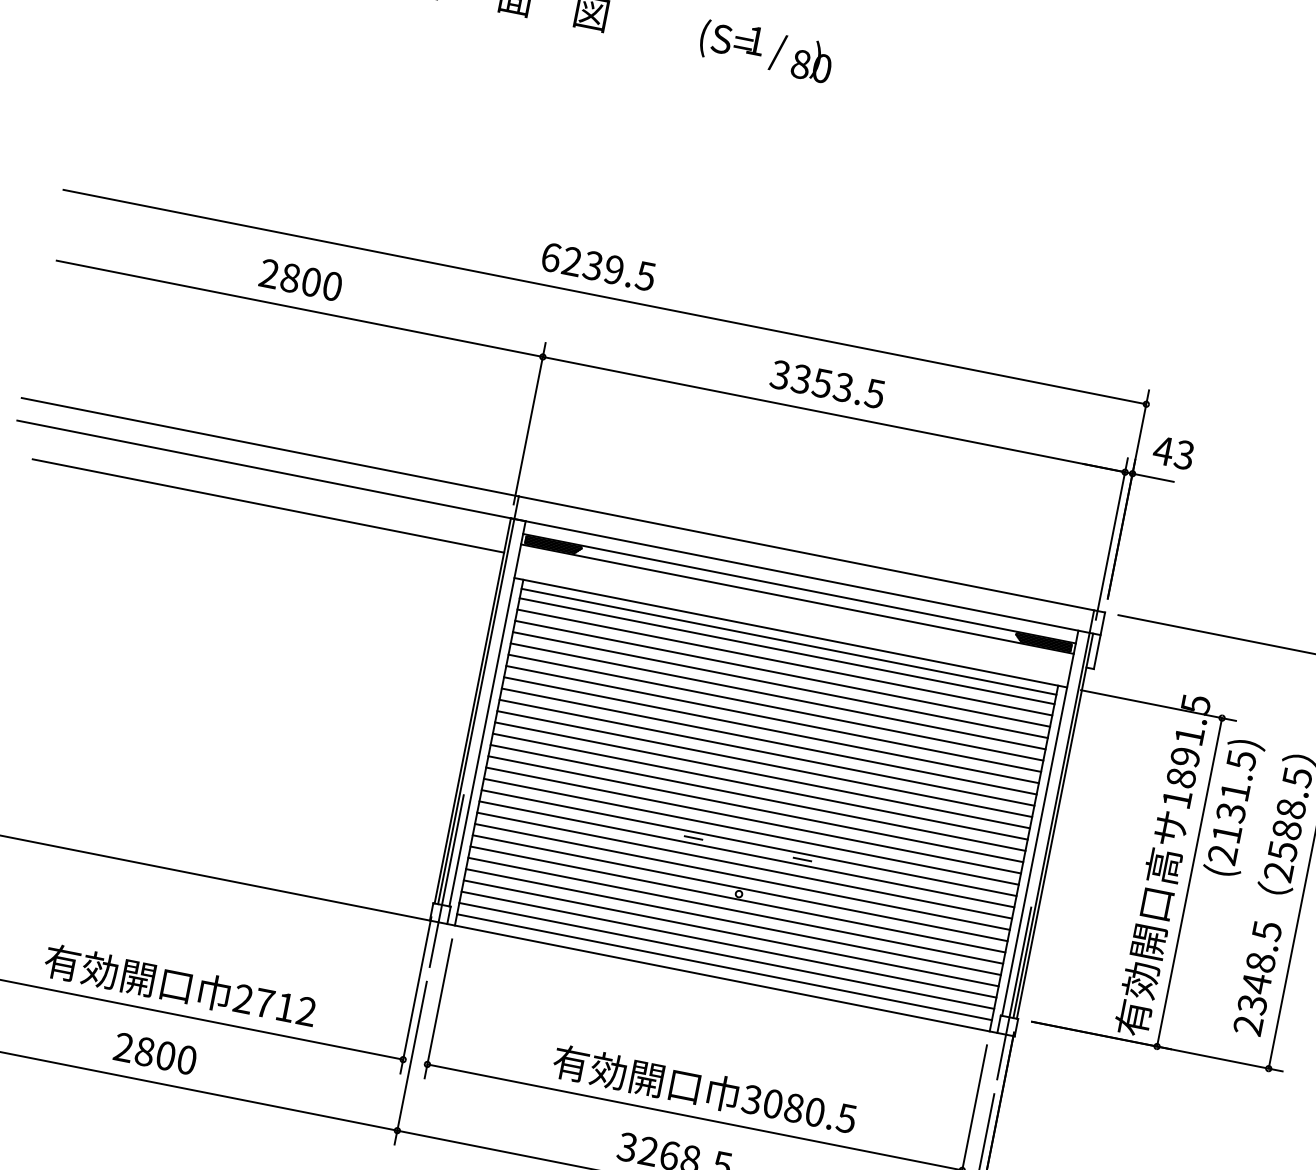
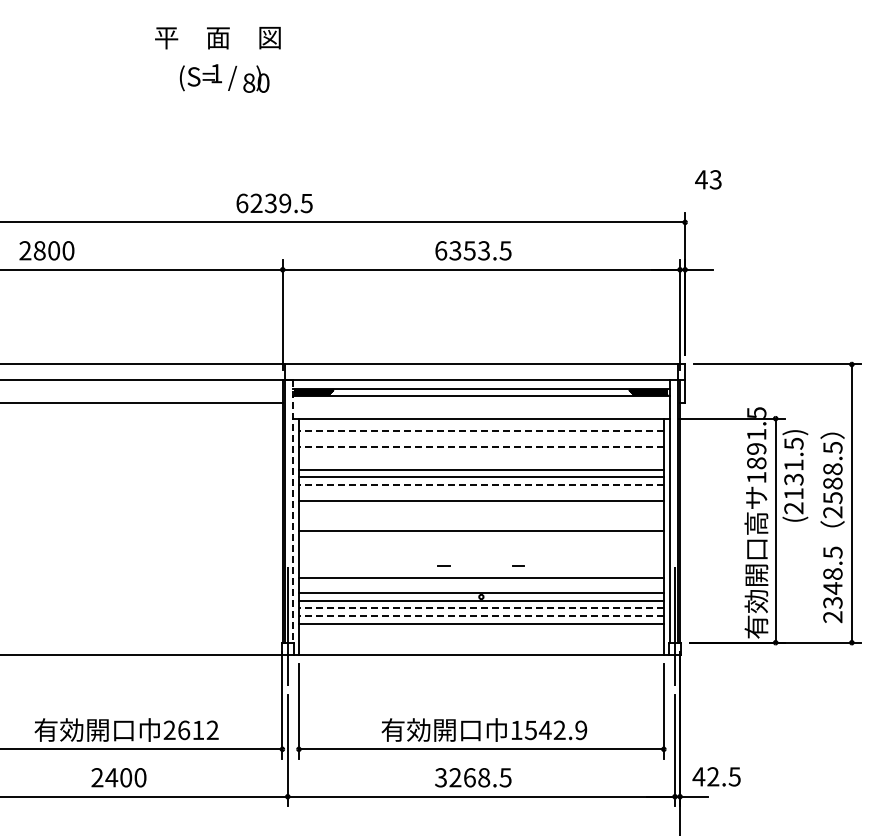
text: (766, 50) -> (224, 78), moved
text: (598, 266) -> (274, 203), moved
text: (300, 279) -> (46, 250), moved
text: (781, 374) -> (441, 250), 3353.5 -> 6353.5
text: (1173, 452) -> (708, 179), moved
line: (787, 641) -> (480, 424), removed
line: (785, 651) -> (480, 431), solid -> dashed
line: (783, 661) -> (480, 438), removed
line: (781, 673) -> (480, 446), solid -> dashed
line: (779, 685) -> (480, 454), removed
line: (776, 696) -> (480, 462), removed
line: (486, 714) -> (292, 511), solid -> dashed
line: (770, 730) -> (480, 485), solid -> dashed
line: (768, 740) -> (480, 492), removed
line: (763, 764) -> (480, 508), removed
line: (761, 774) -> (480, 515), removed
line: (759, 786) -> (480, 523), removed
line: (754, 809) -> (480, 539), removed
line: (752, 819) -> (480, 546), removed
line: (750, 831) -> (480, 554), removed
line: (747, 843) -> (480, 562), removed
line: (745, 853) -> (480, 569), removed
line: (741, 877) -> (480, 585), removed
line: (734, 910) -> (480, 608), solid -> dashed
line: (732, 922) -> (480, 616), solid -> dashed
line: (727, 944) -> (480, 631), removed
line: (725, 956) -> (480, 639), removed
line: (723, 966) -> (480, 646), removed
text: (265, 1003) -> (184, 730), 2712 -> 2612
text: (144, 1051) -> (111, 777), 2800 -> 2400
text: (798, 1109) -> (548, 730), 3080.5 -> 1542.9

